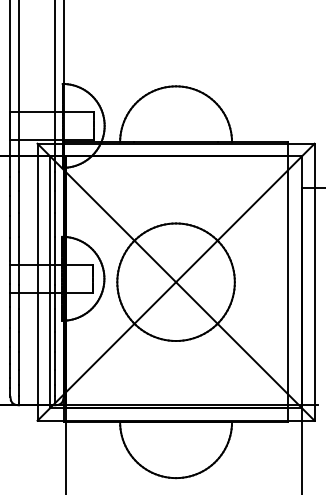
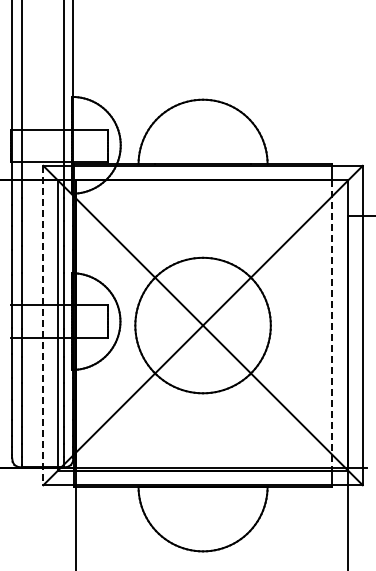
line: (37, 282) -> (43, 325), solid -> dashed
line: (288, 283) -> (332, 326), solid -> dashed

